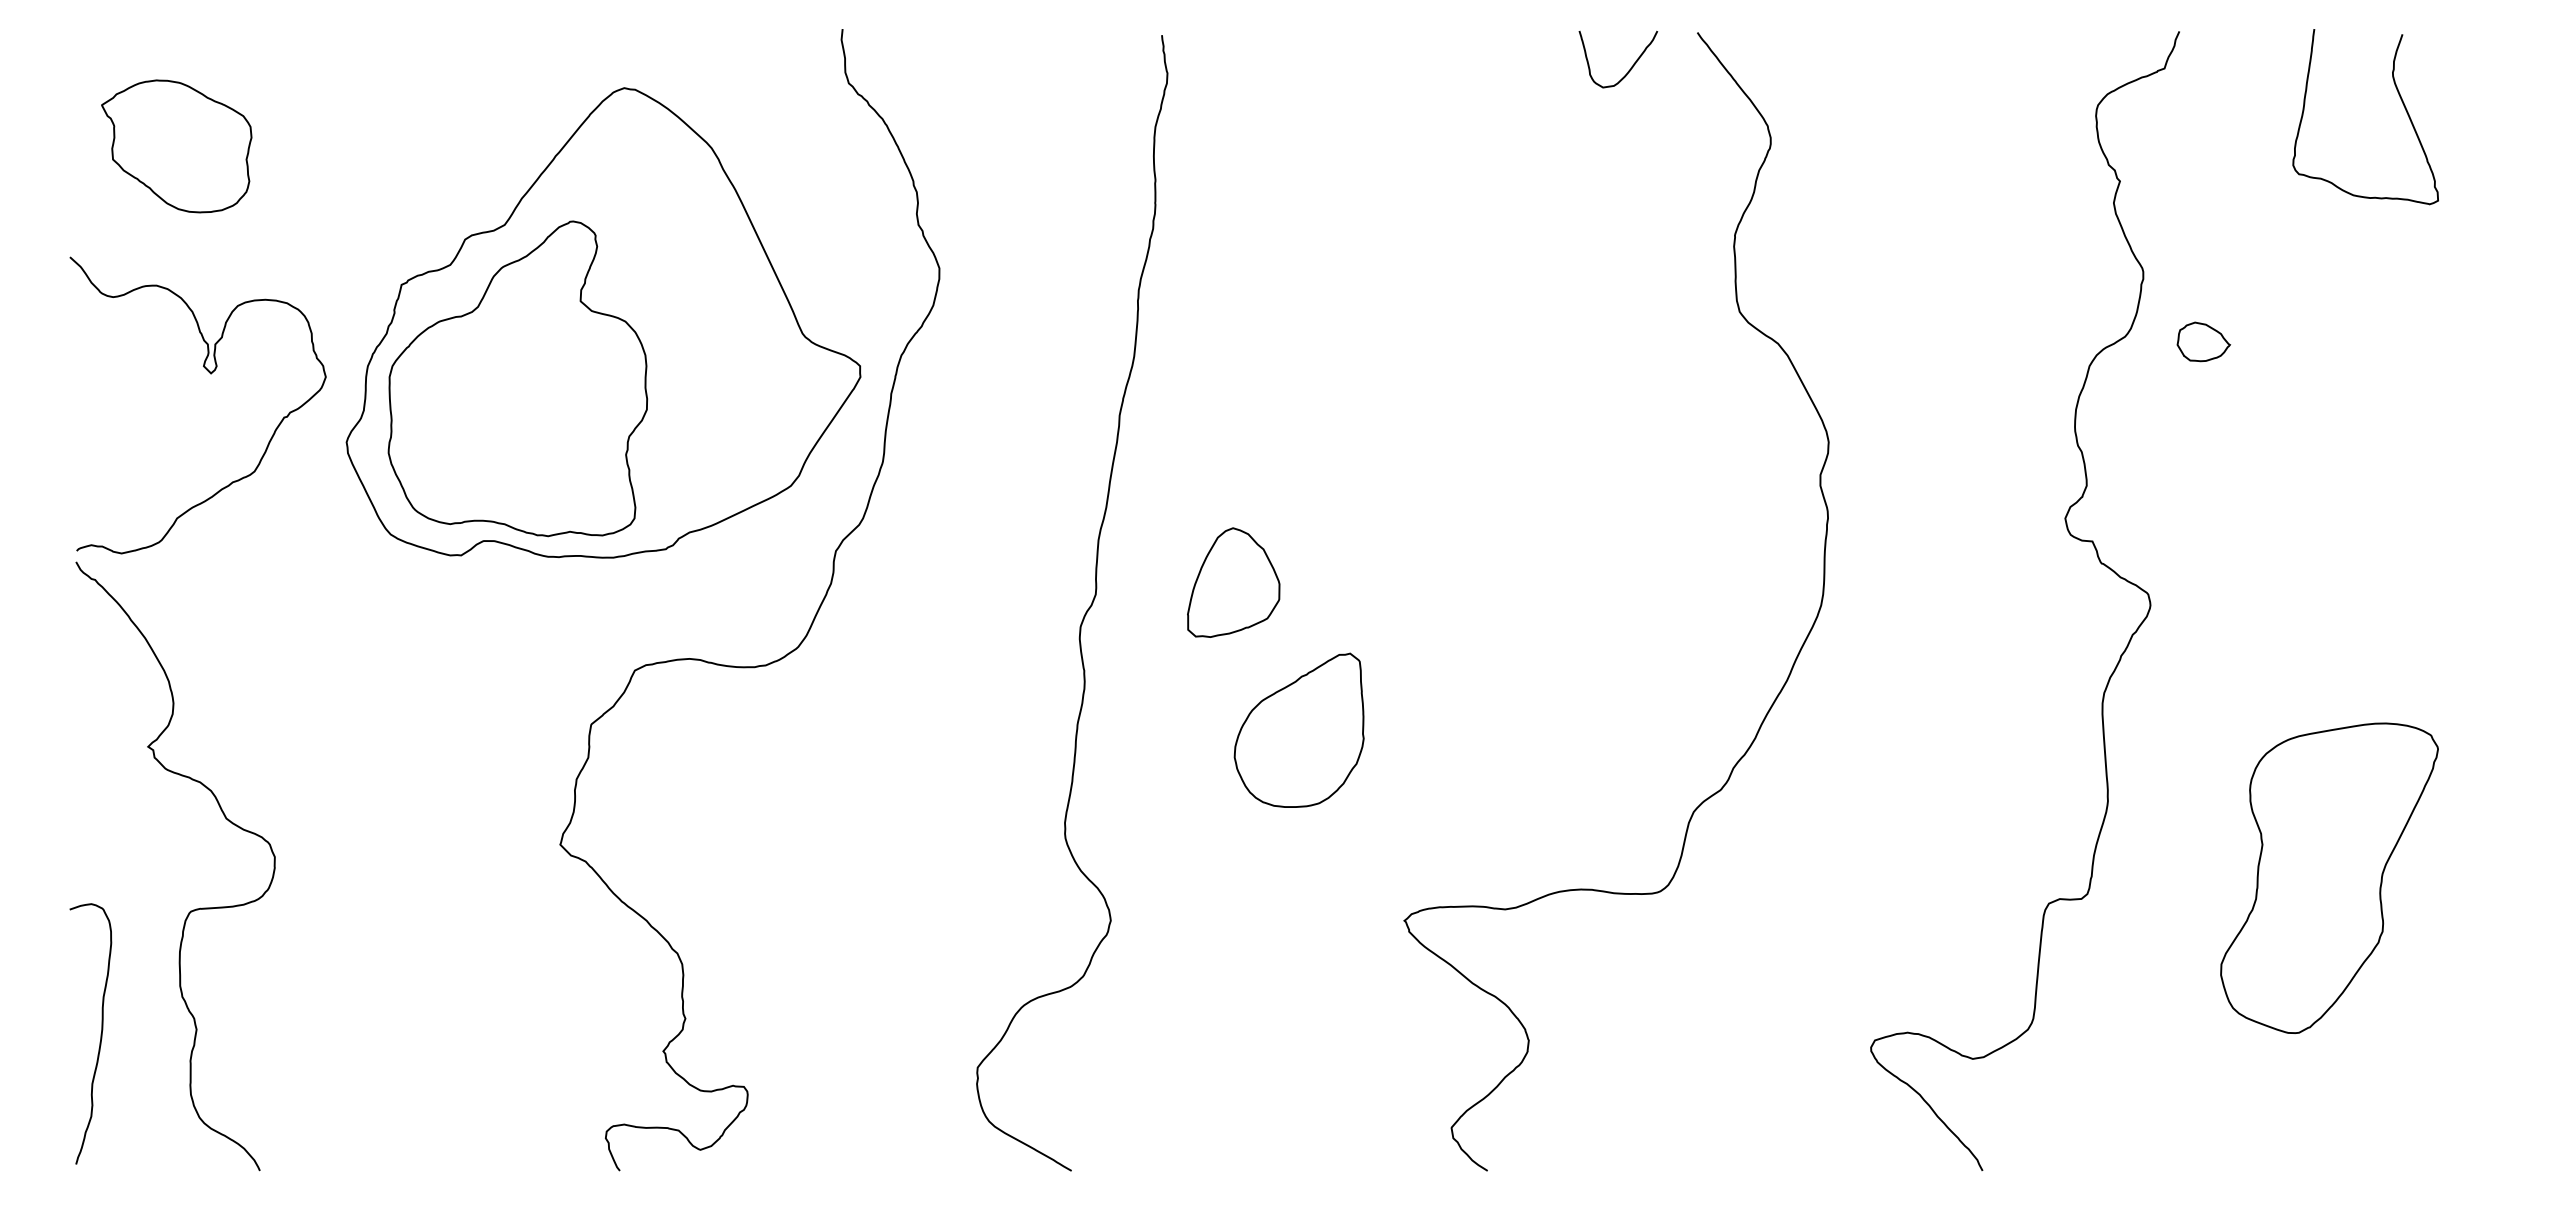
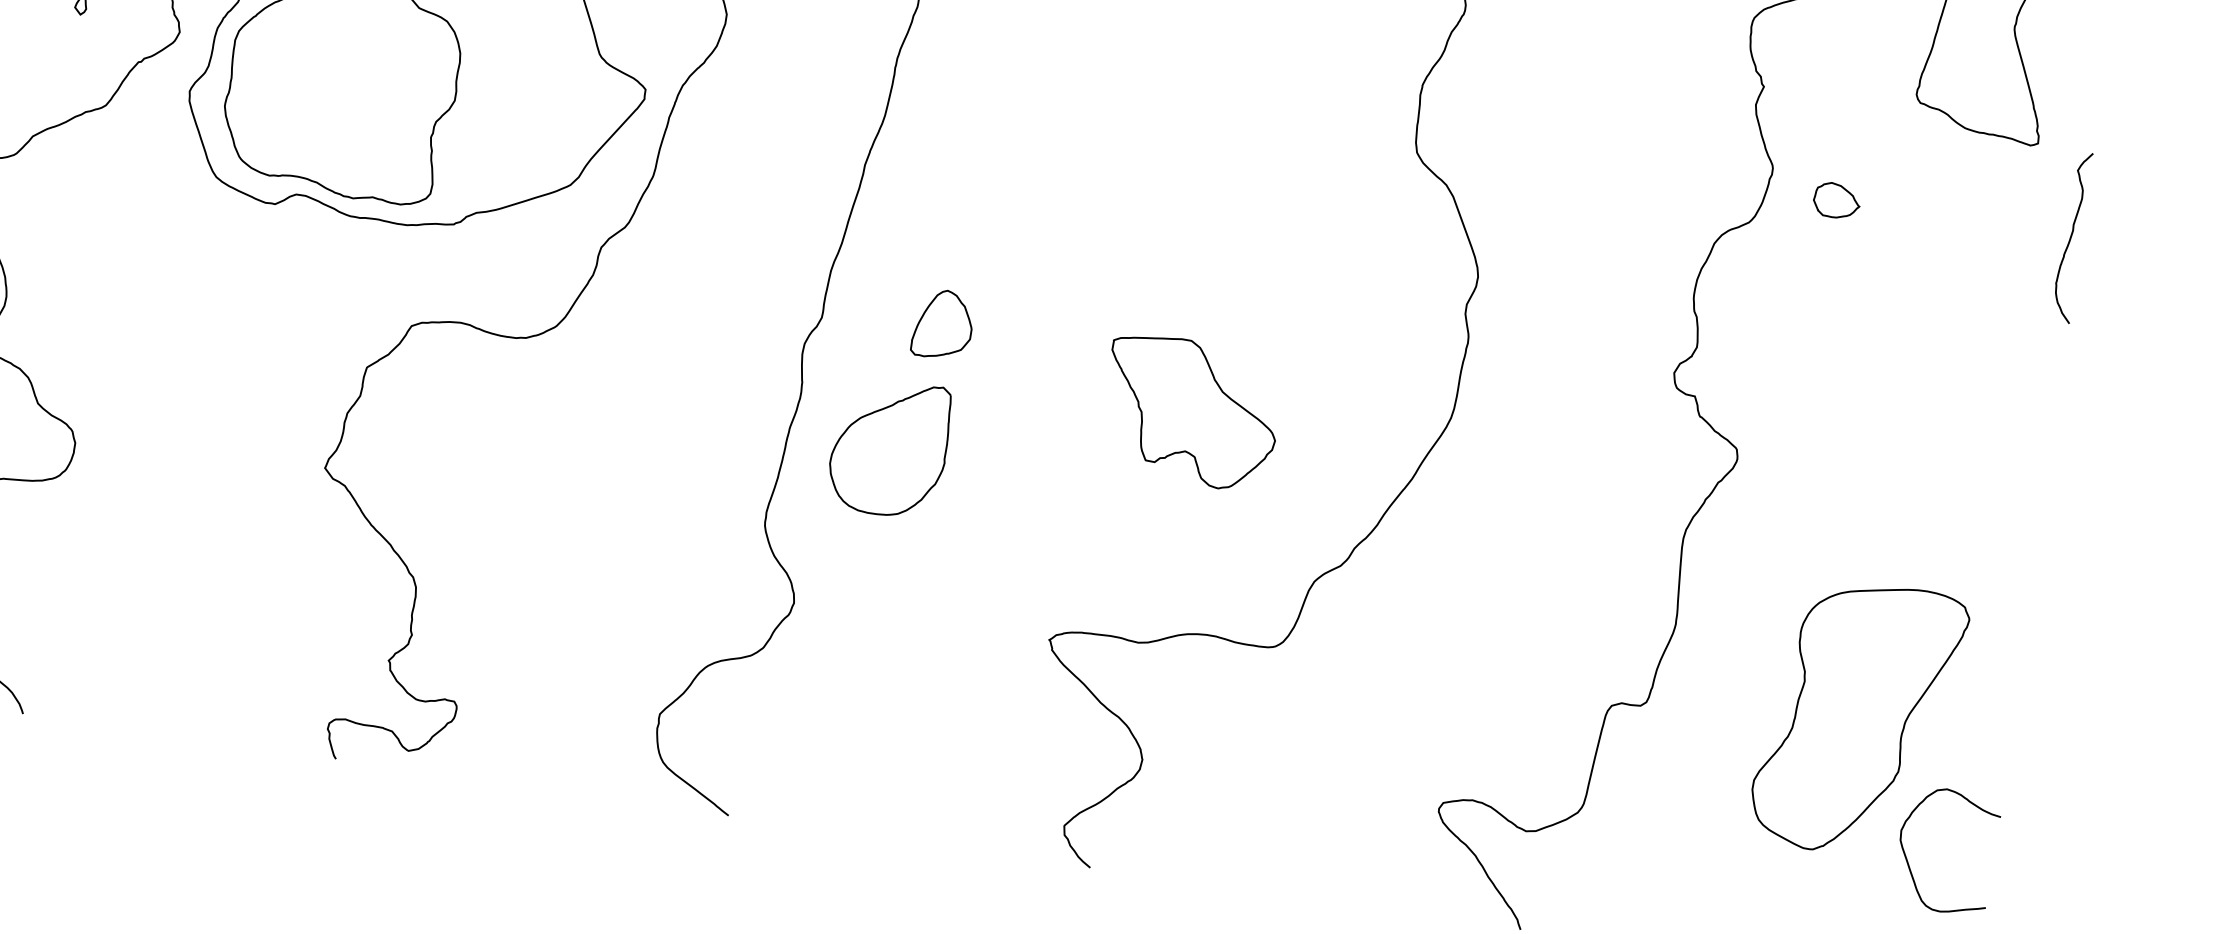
curve: (2491, 300) -> (2072, 236), added
part: (2203, 341) -> (1836, 200), moved
part: (1233, 582) -> (943, 324), size x0.71
part: (1527, 641) -> (1191, 412), added
part: (1298, 729) -> (889, 447), moved
curve: (2409, 1033) -> (1908, 863), added

